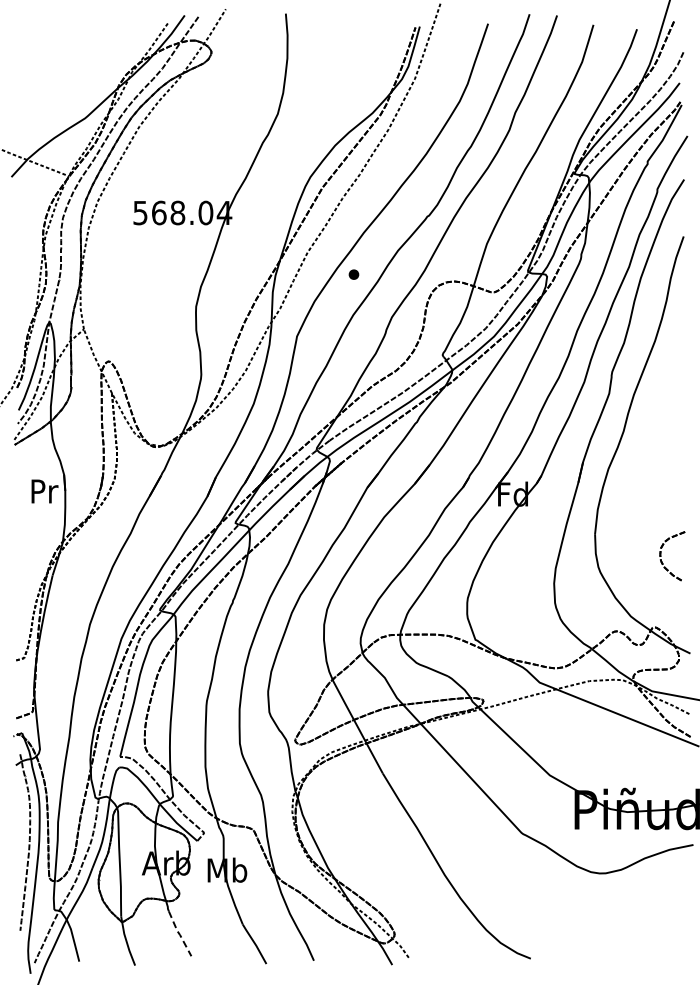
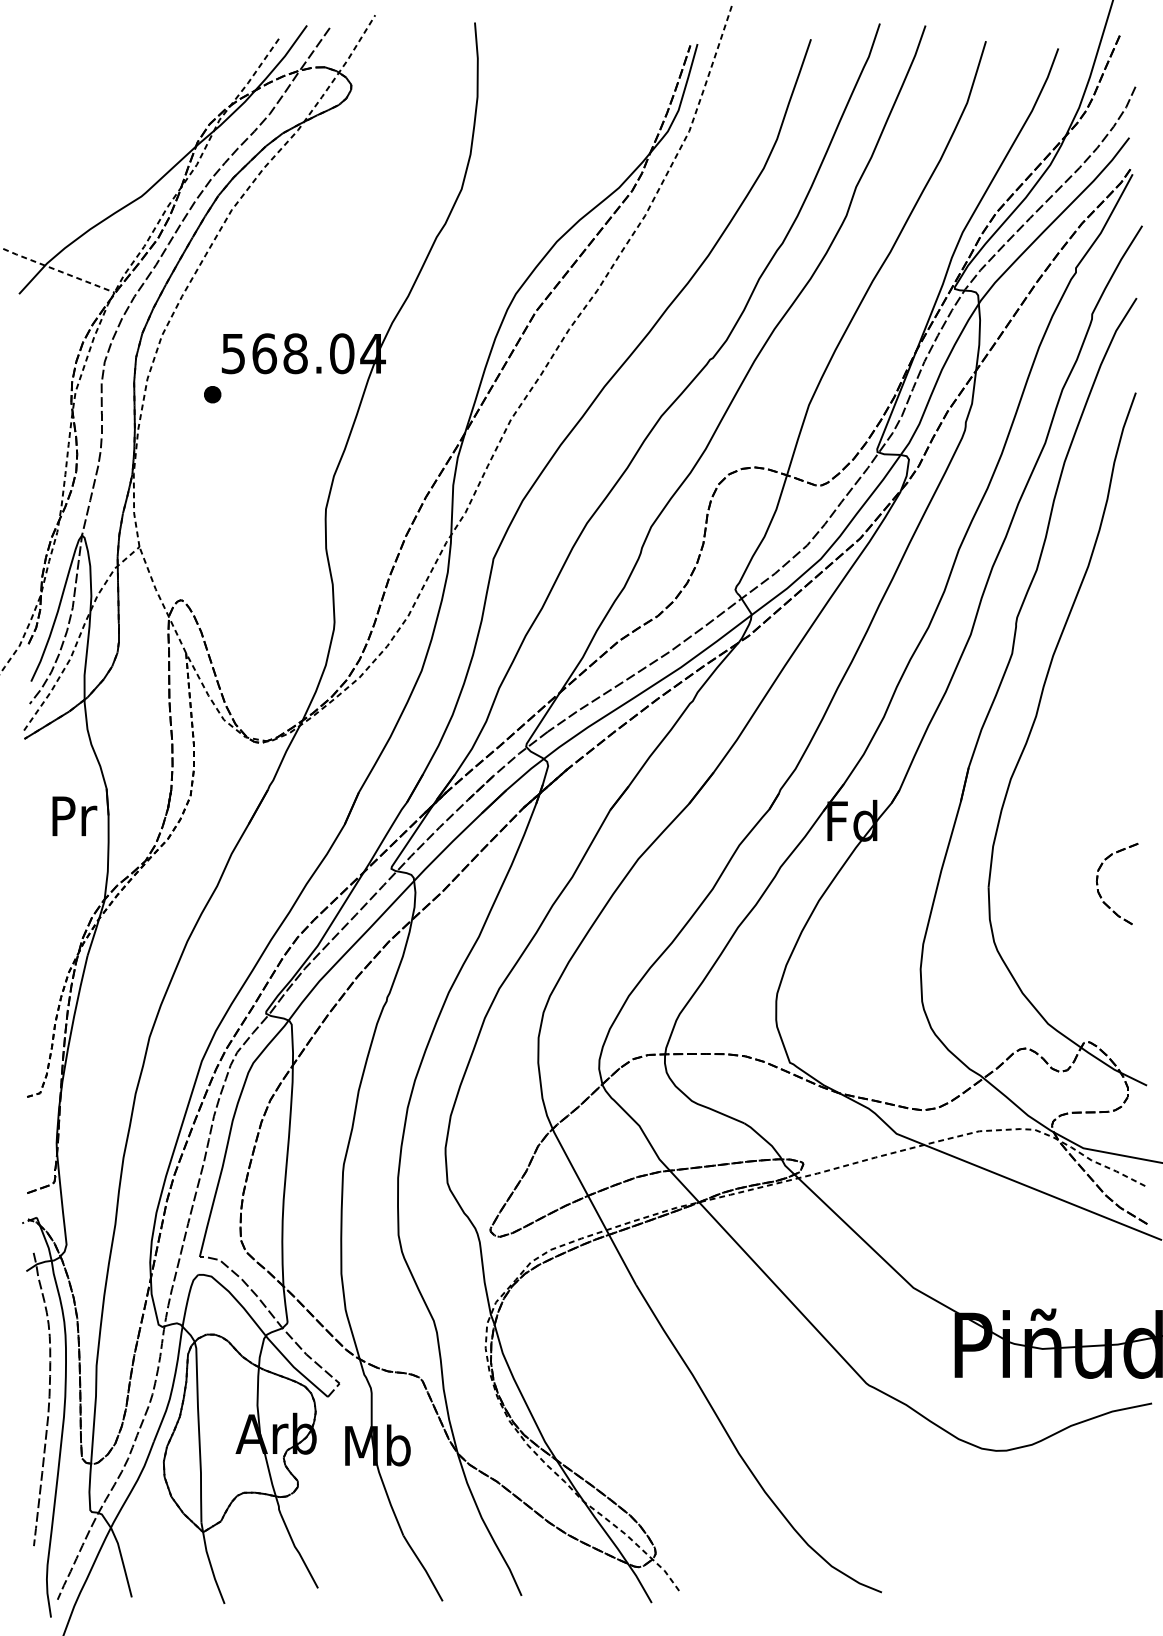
part: (353, 274) -> (211, 394), moved
part: (661, 556) -> (1098, 884), moved
line: (179, 934) -> (298, 1552), dashed -> solid

